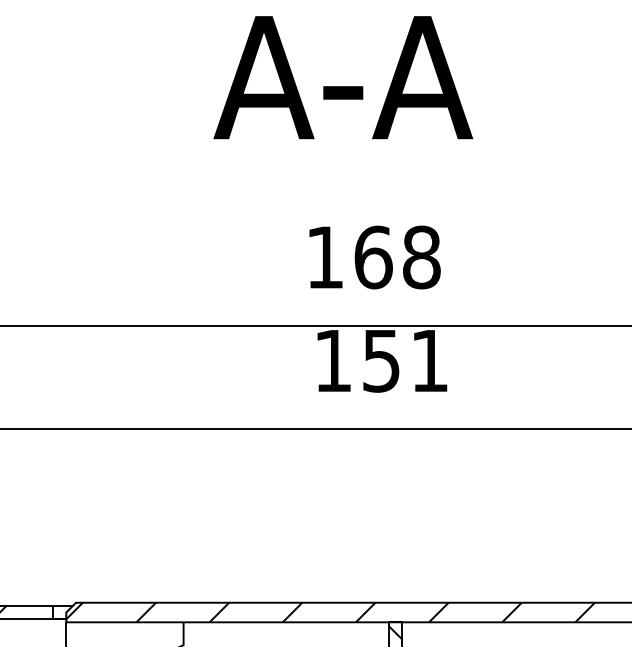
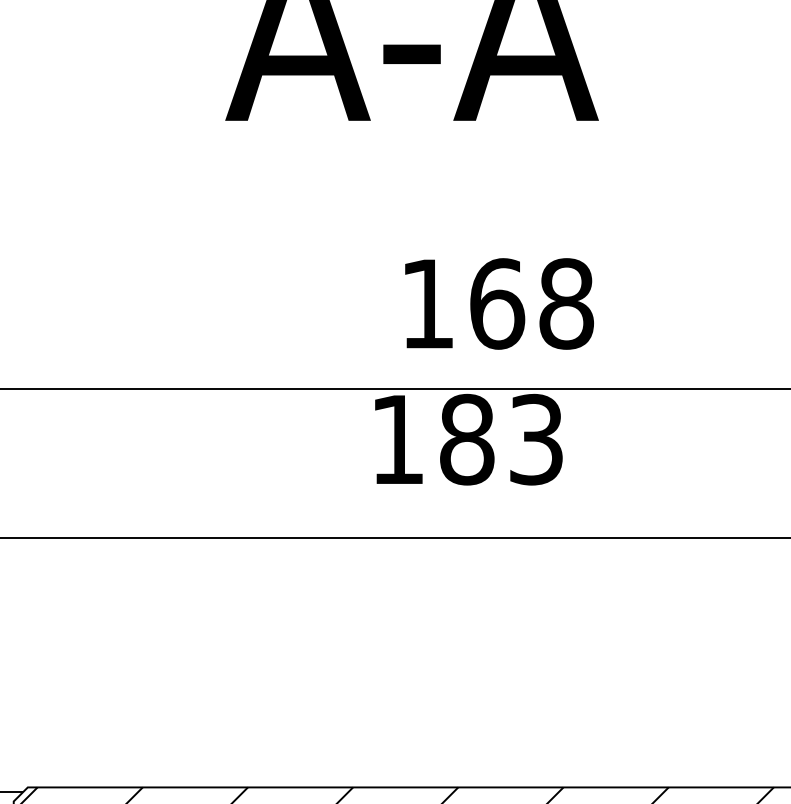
text: (374, 257) -> (498, 303), moved
text: (404, 360) -> (500, 439), 151 -> 183

